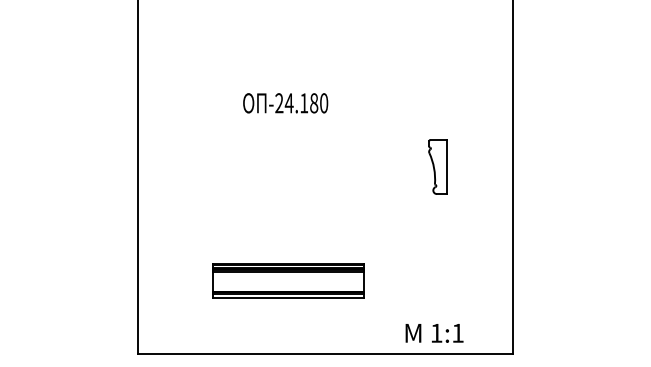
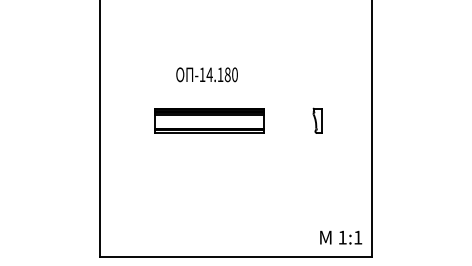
text: (279, 102) -> (202, 74), -24.180 -> -14.180
part: (437, 166) -> (317, 120), size x0.62
part: (288, 280) -> (209, 120), moved
text: (435, 333) -> (341, 237), moved

